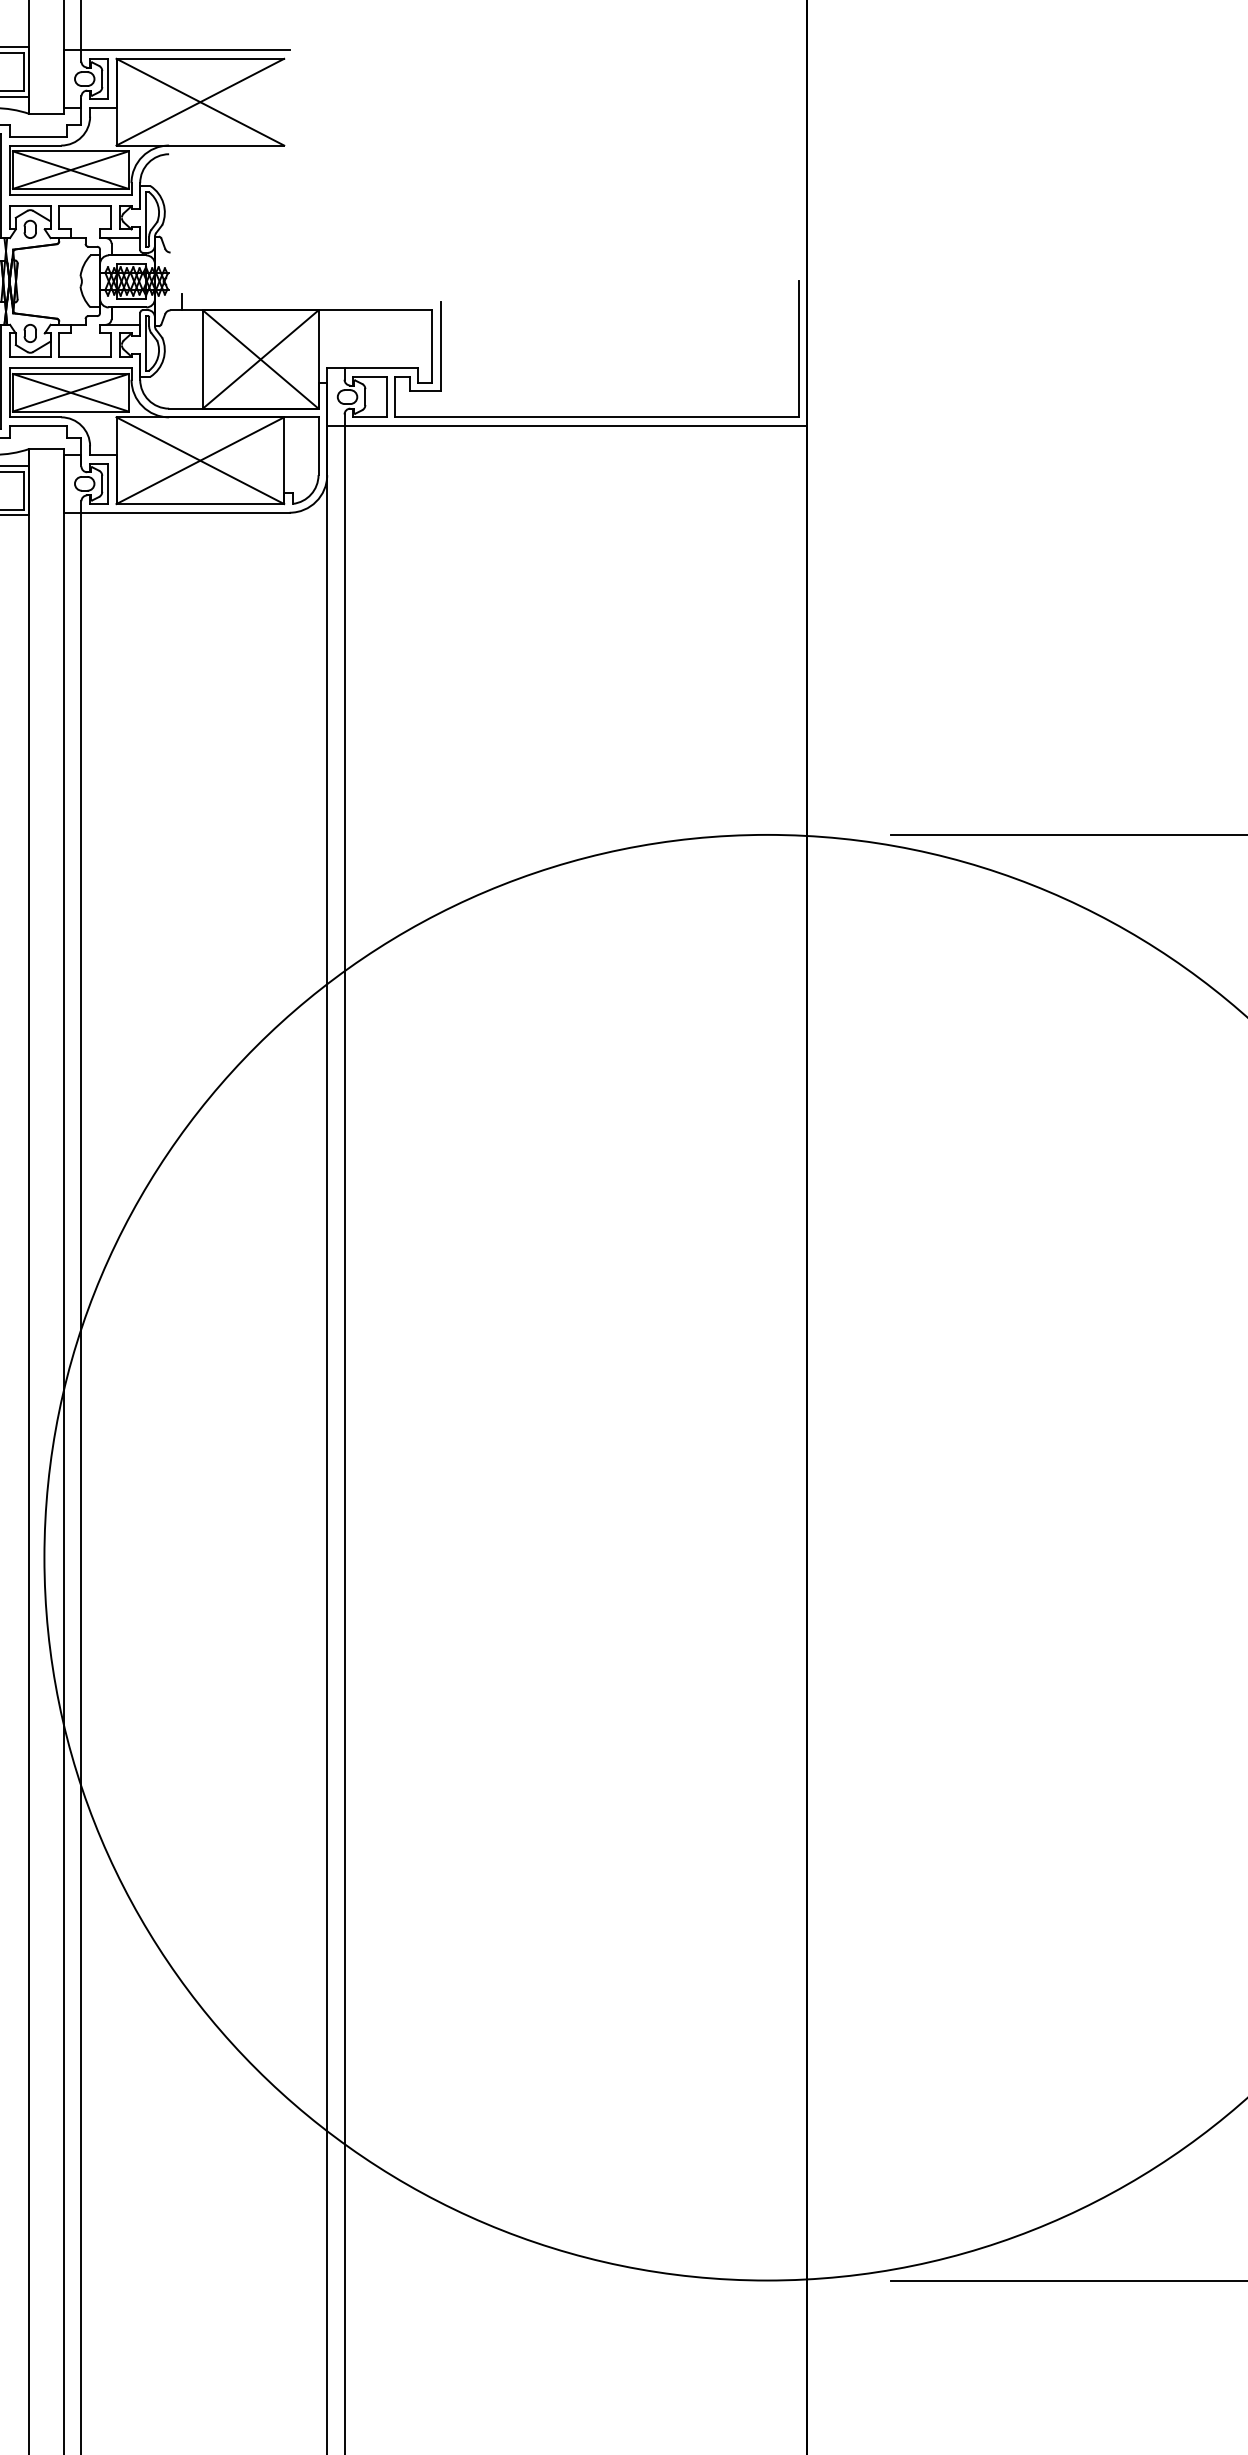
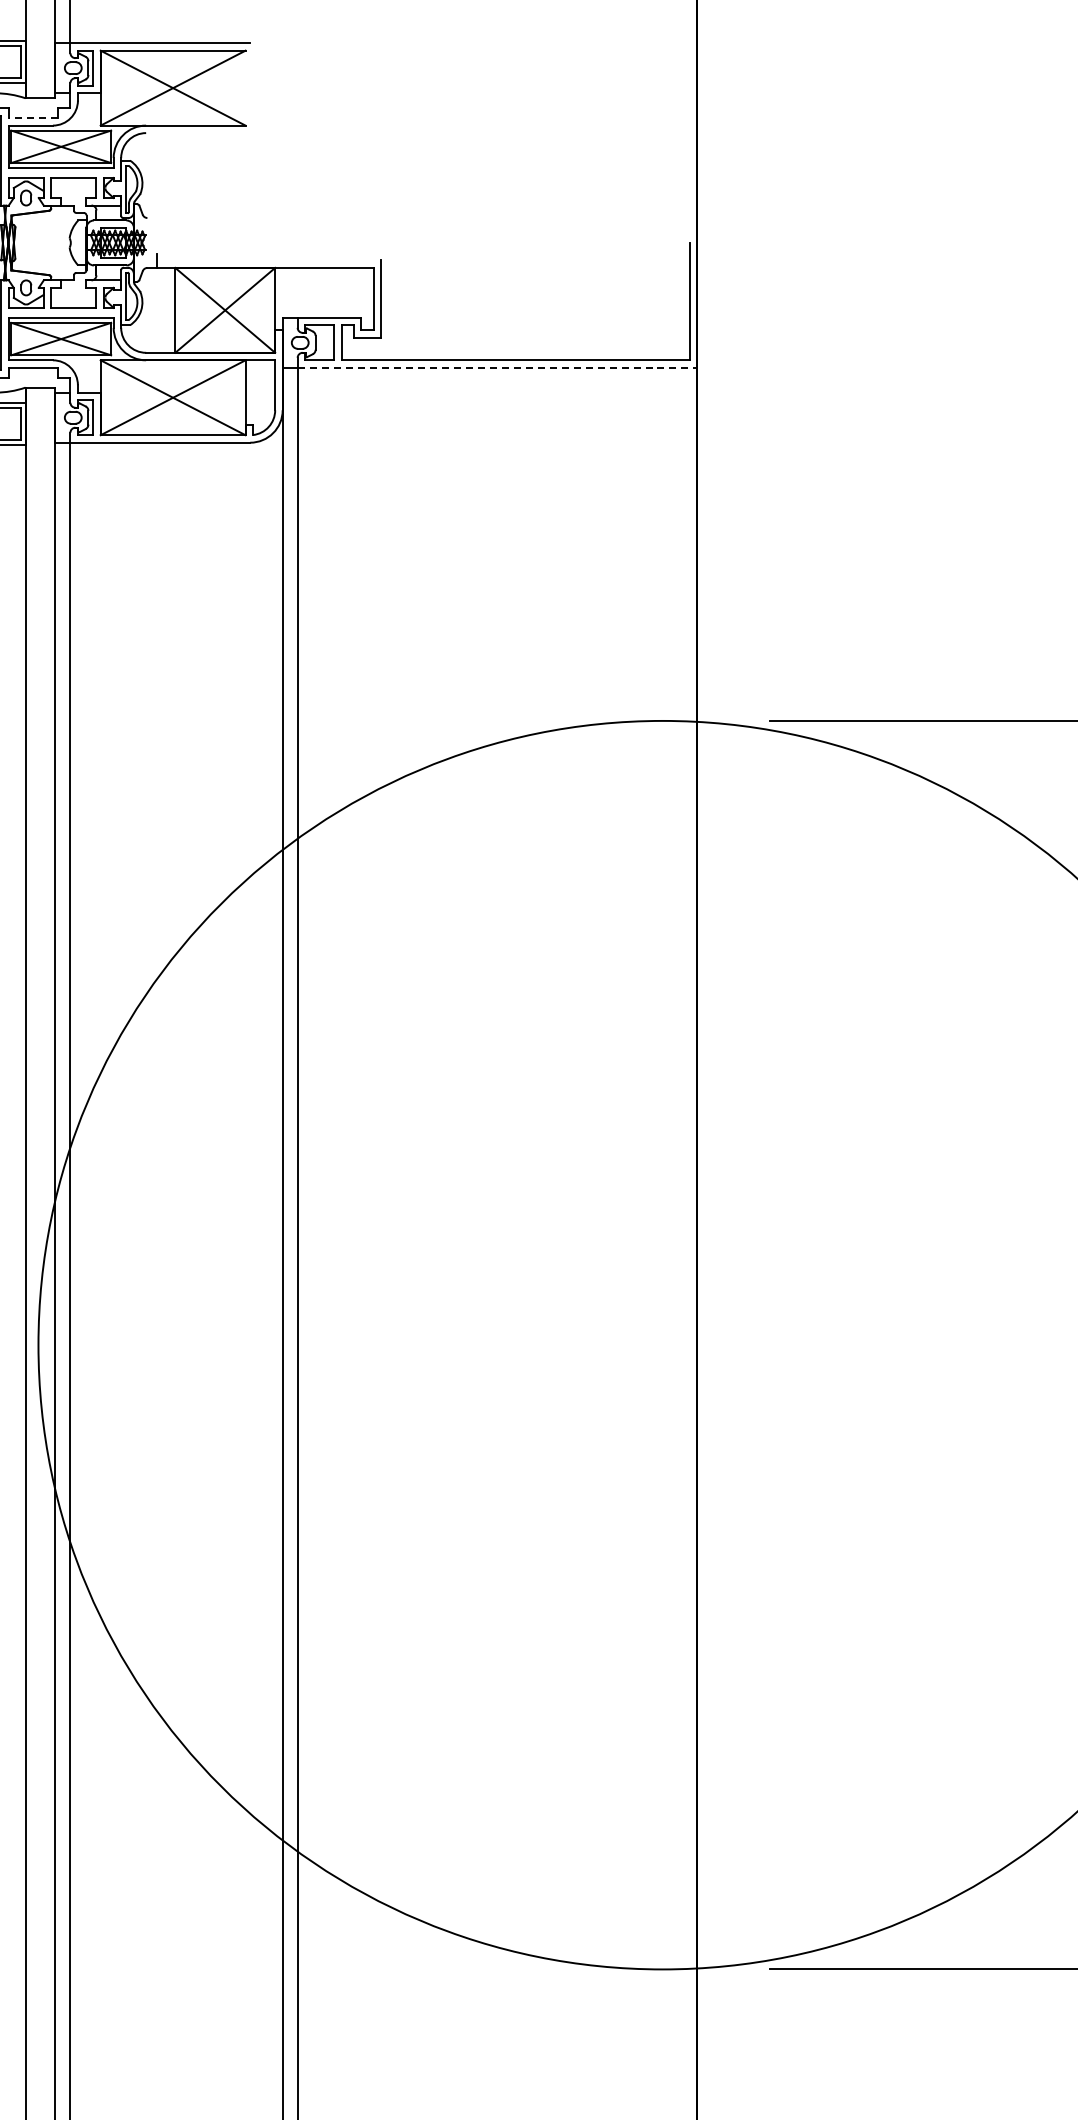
line: (38, 137) -> (33, 118), solid -> dashed
line: (575, 425) -> (497, 367), solid -> dashed

